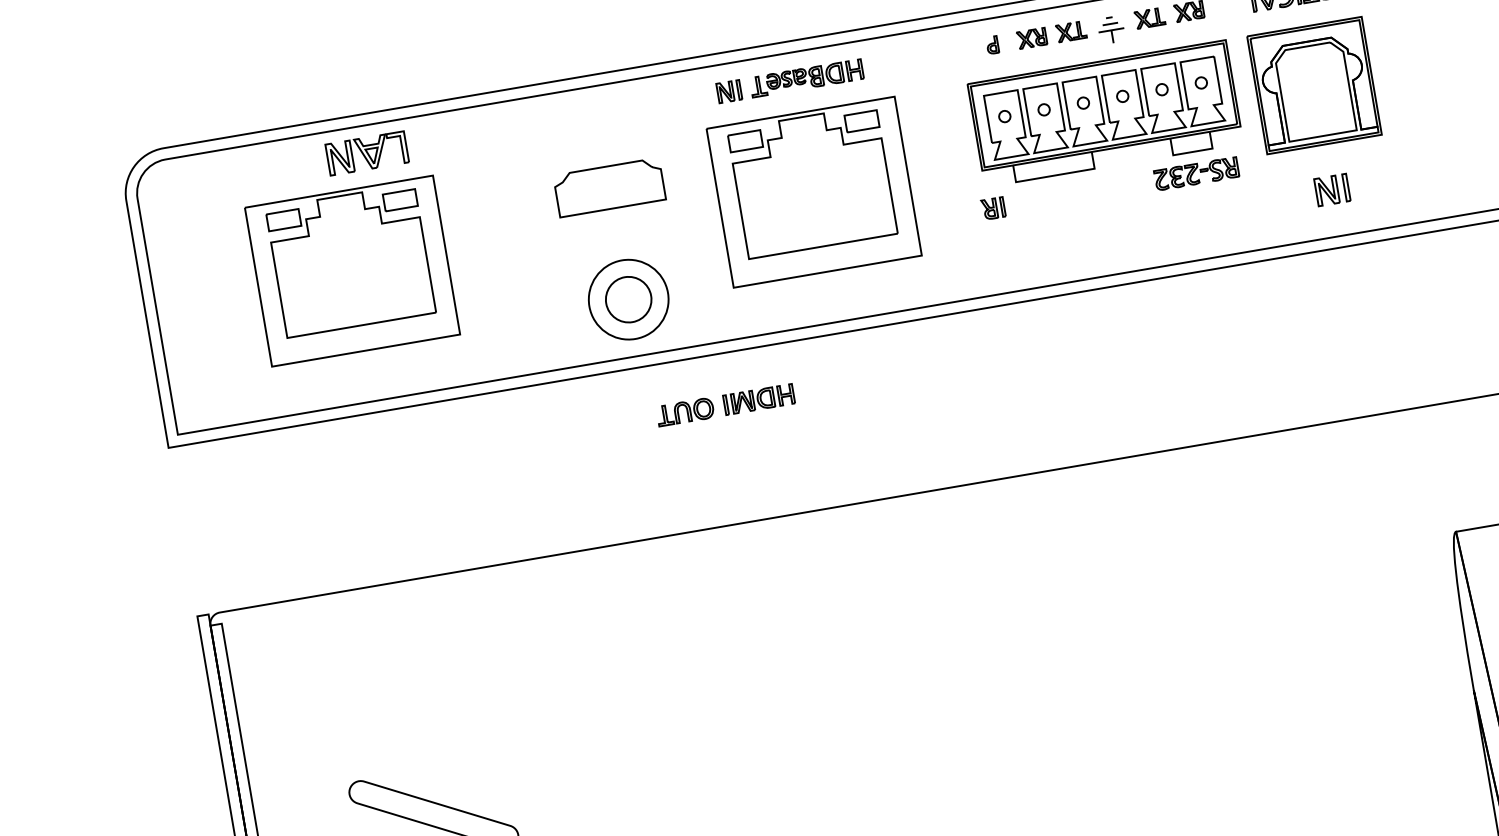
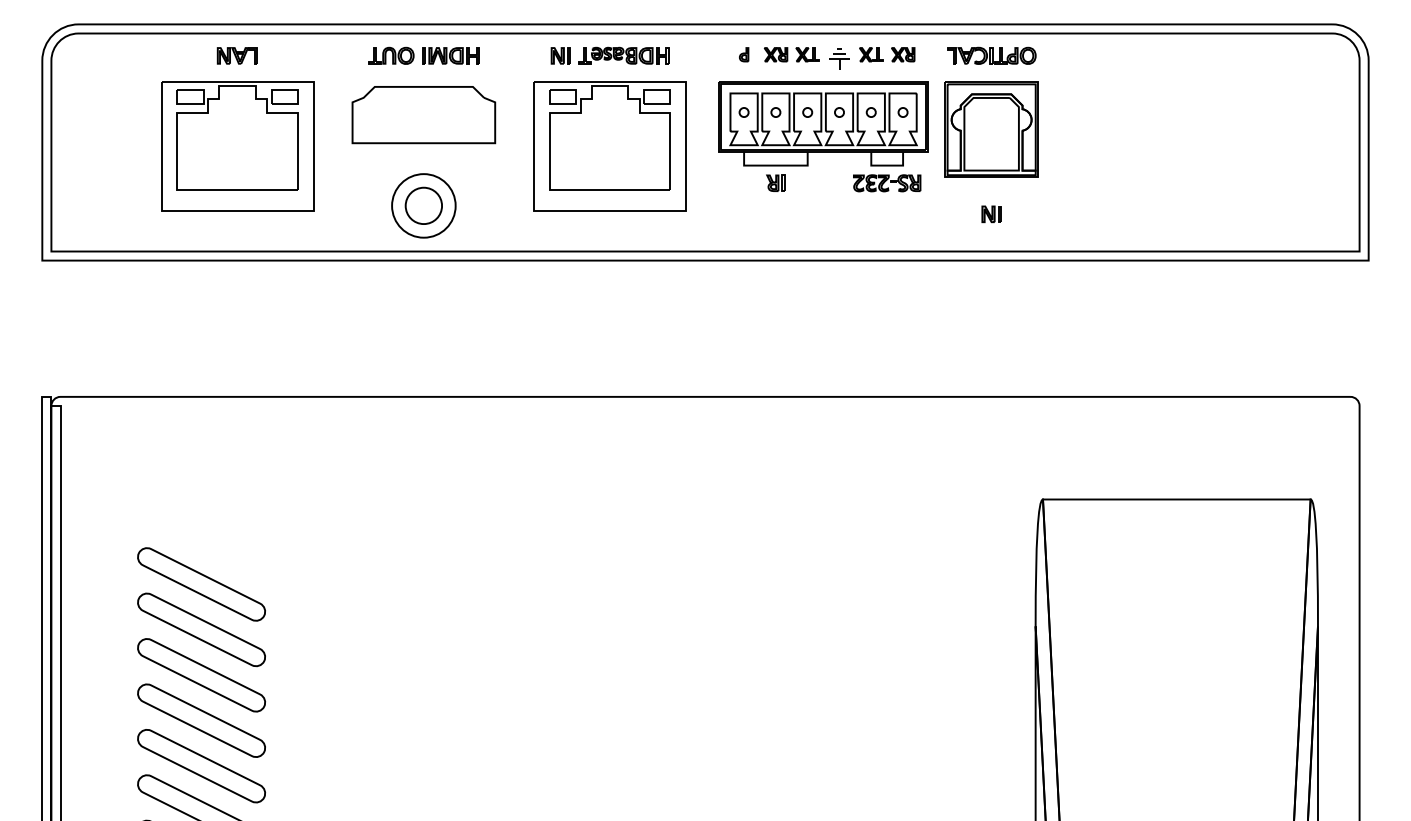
part: (789, 80) -> (609, 55), moved
part: (365, 153) -> (236, 55), size x0.62
part: (609, 188) -> (423, 115), size x1.67
part: (1332, 190) -> (991, 214), size x0.71
part: (813, 192) -> (609, 146), moved
part: (992, 207) -> (775, 182), moved
part: (352, 271) -> (237, 146), moved
part: (725, 404) -> (423, 55), moved

